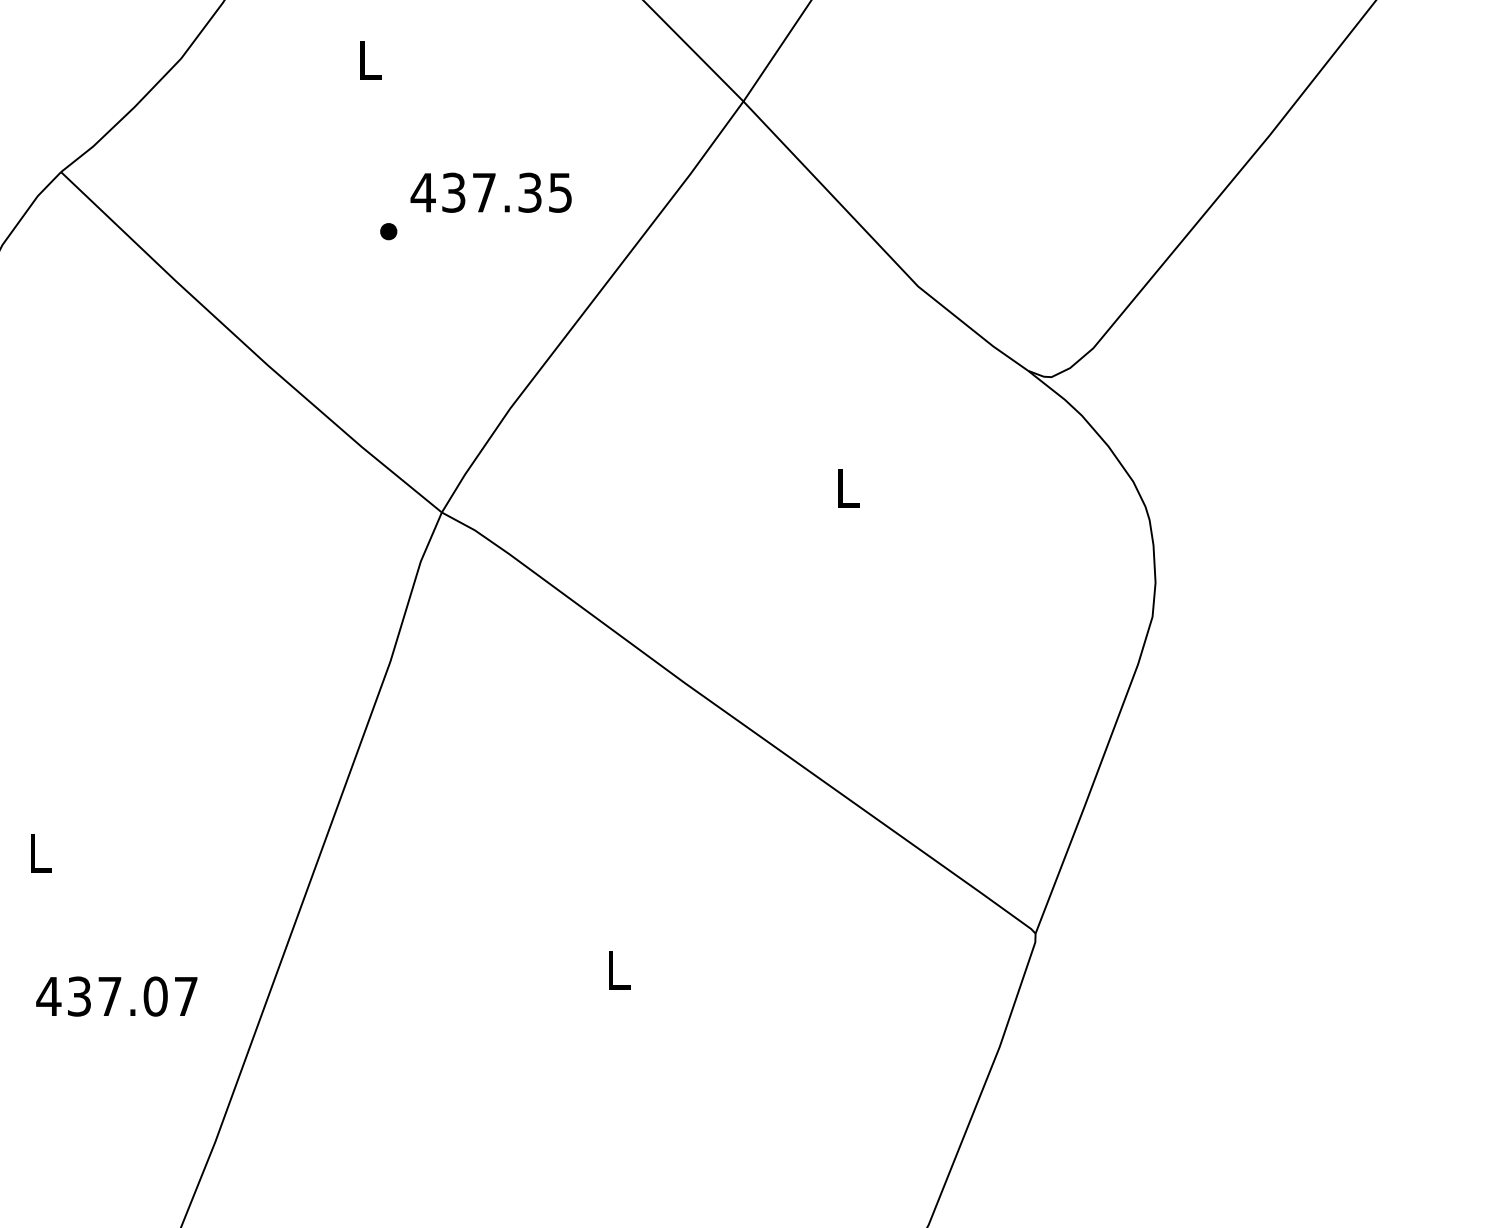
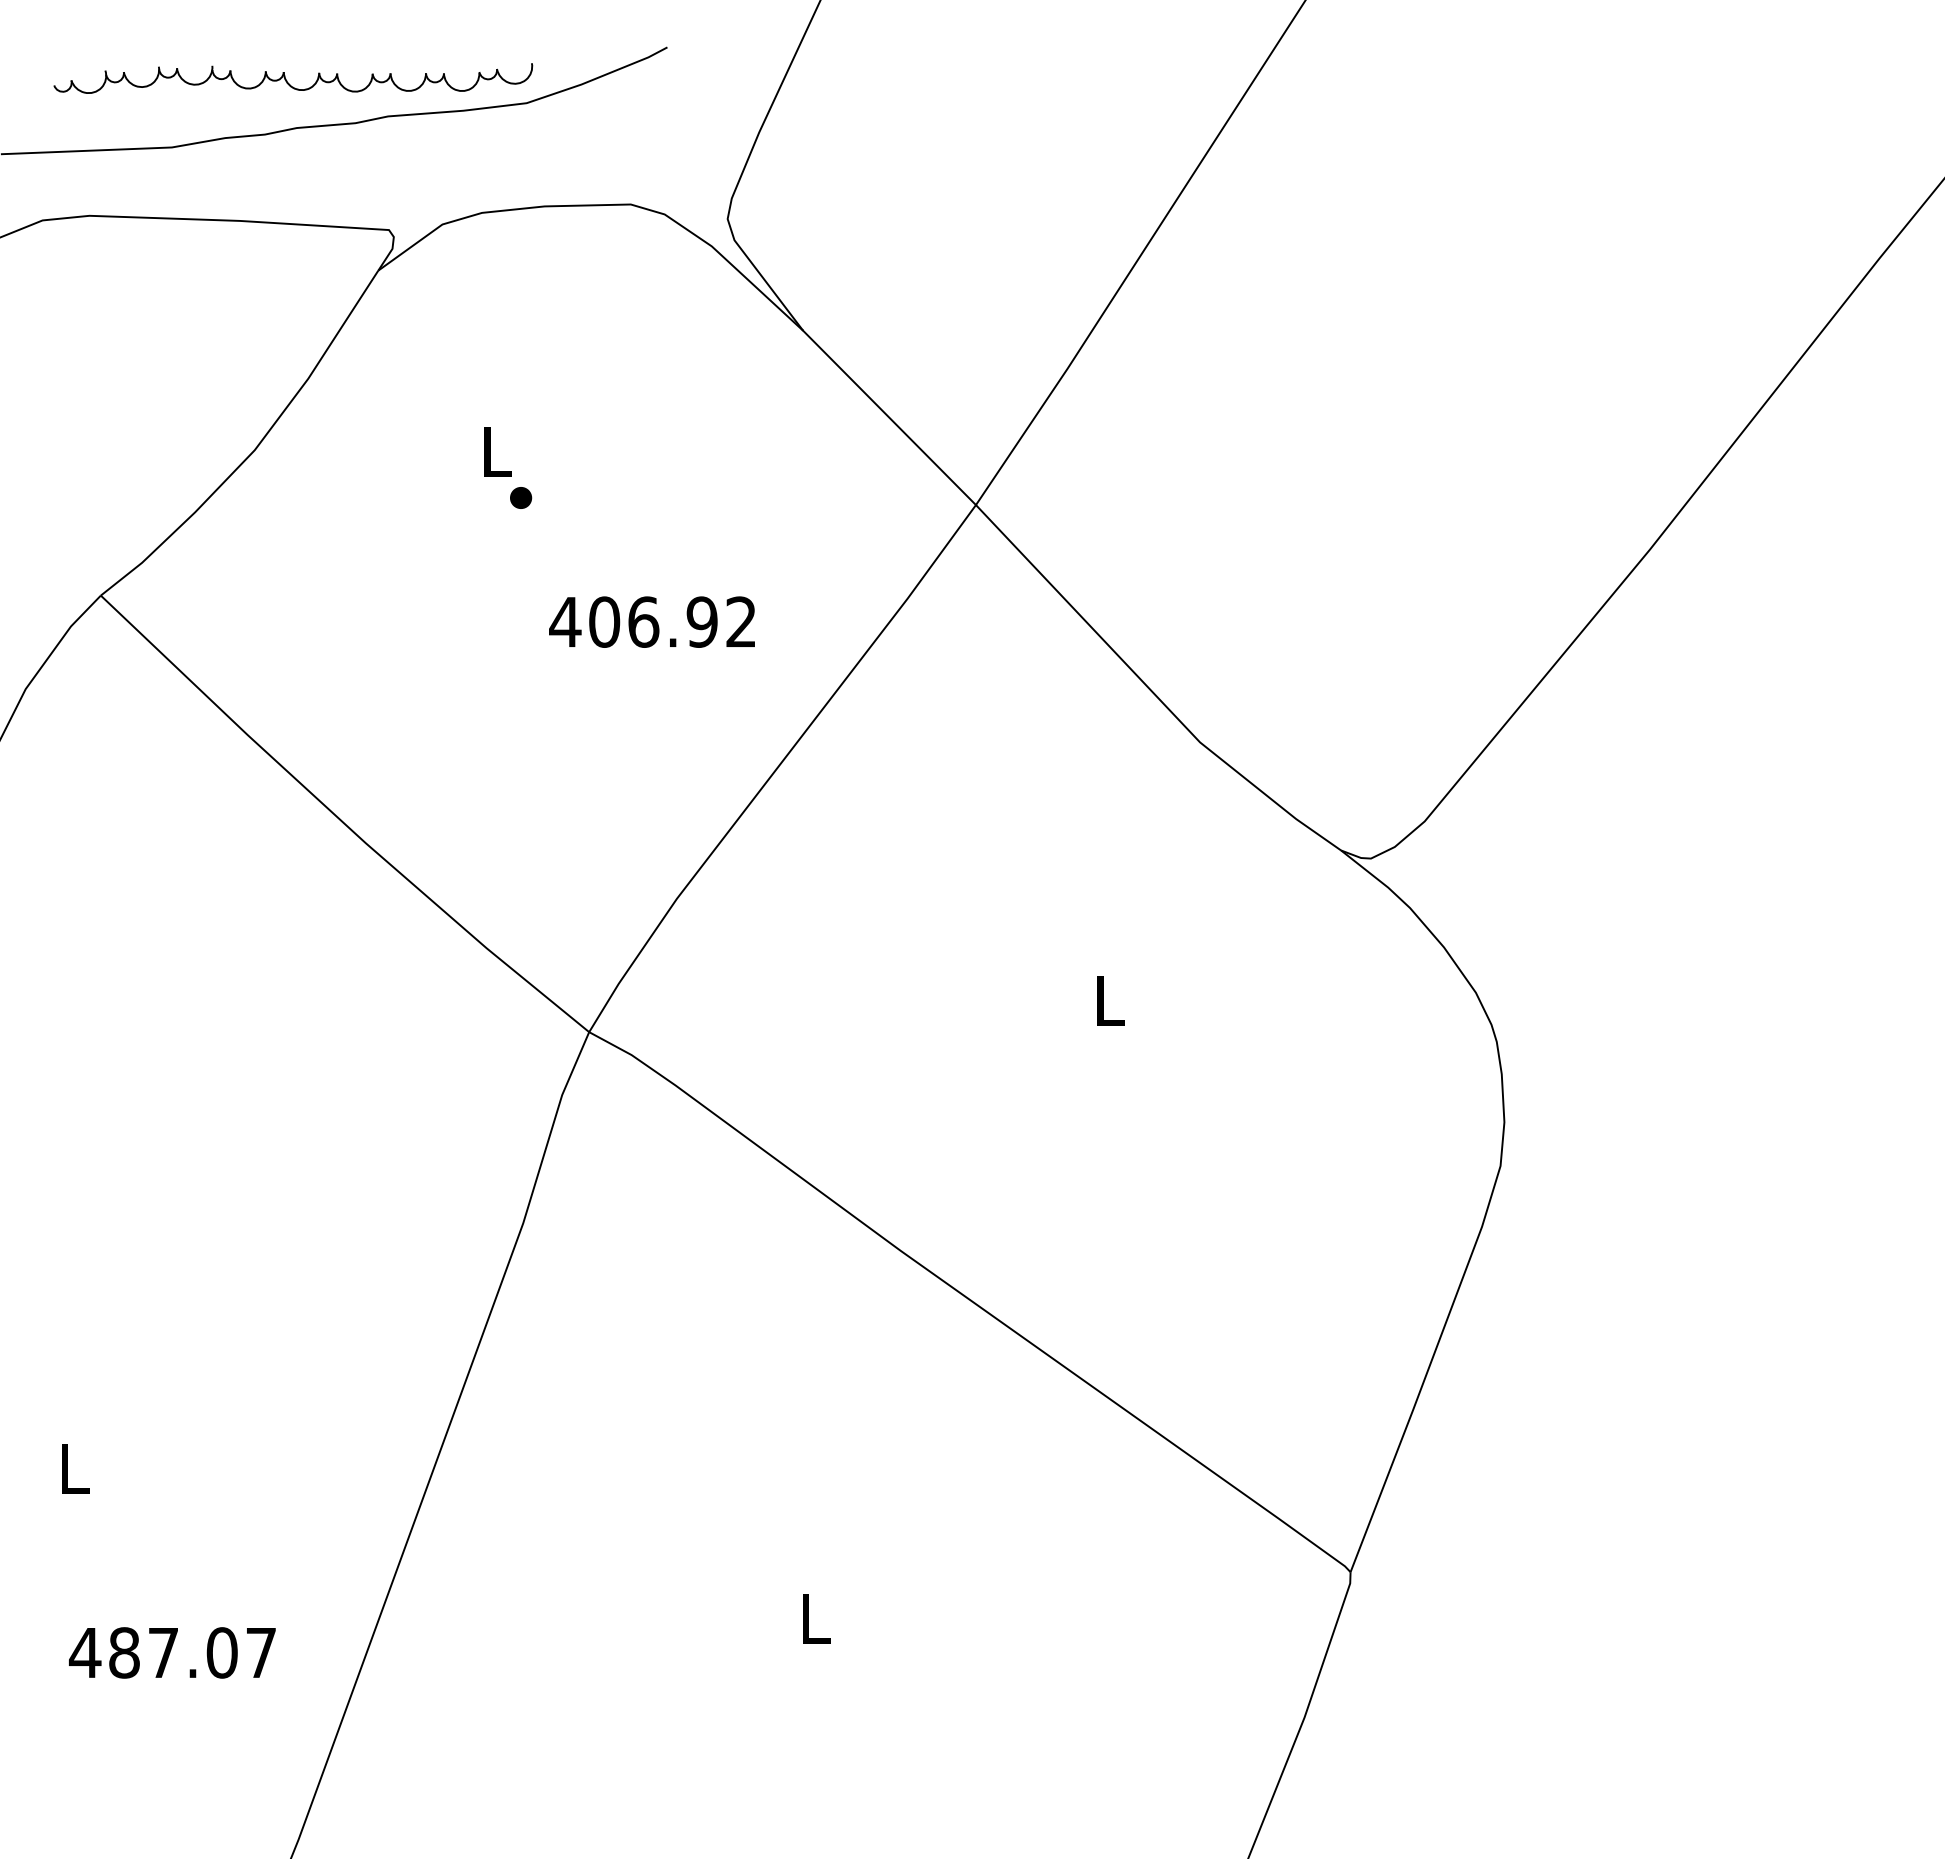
text: (506, 192) -> (672, 621), 437.35 -> 406.92
part: (389, 231) -> (521, 497), moved
text: (79, 996) -> (124, 1652), 437.07 -> 487.07

